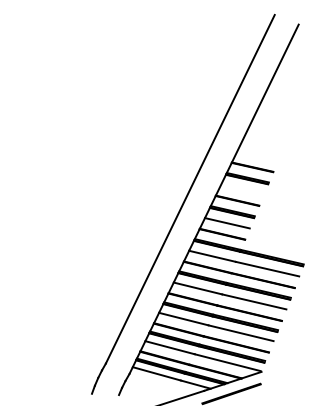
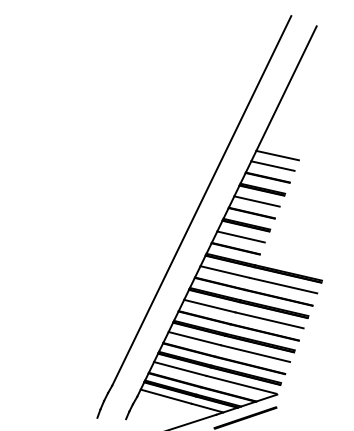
line: (261, 146) -> (277, 155), added
line: (257, 155) -> (272, 165), added
line: (241, 189) -> (256, 201), added

